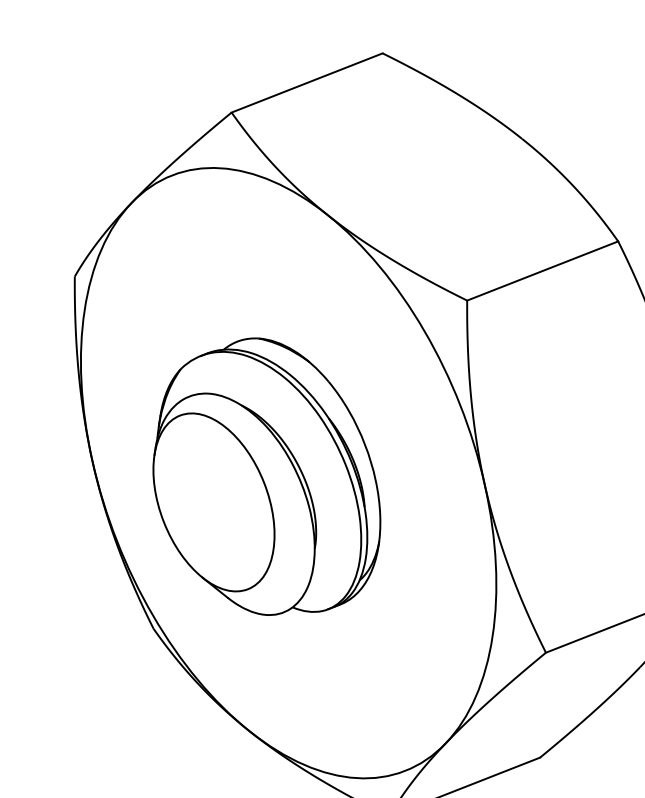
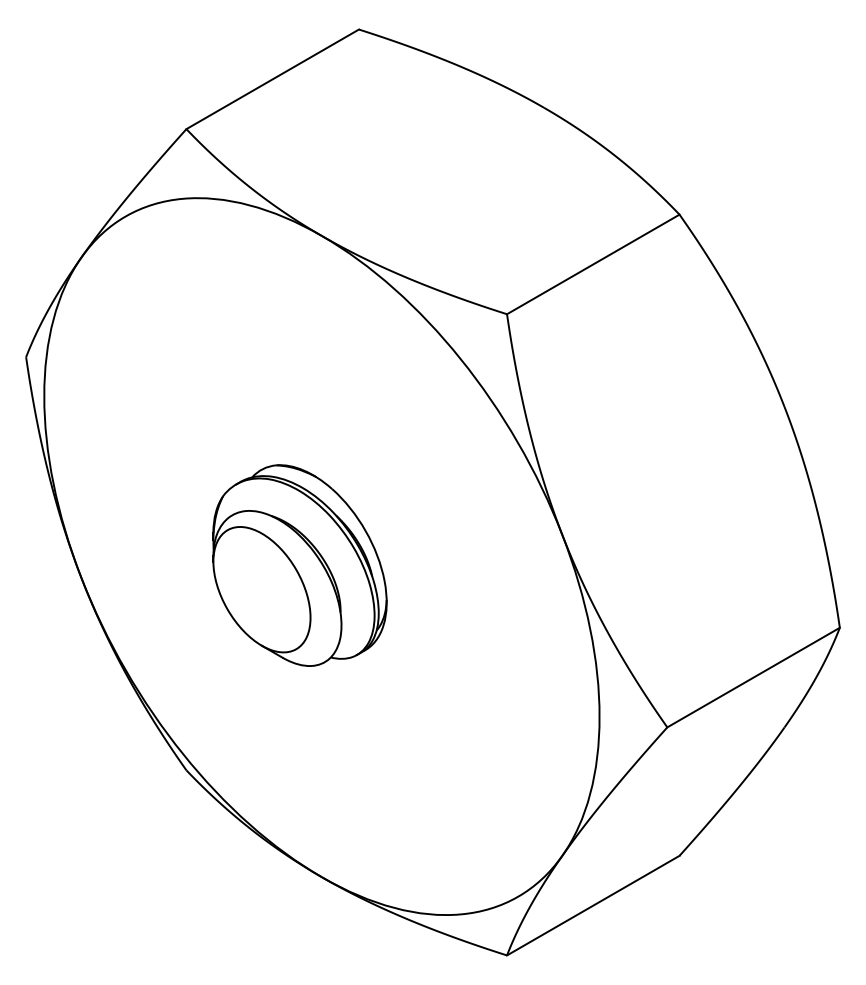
part: (269, 477) -> (299, 565), size x0.6

